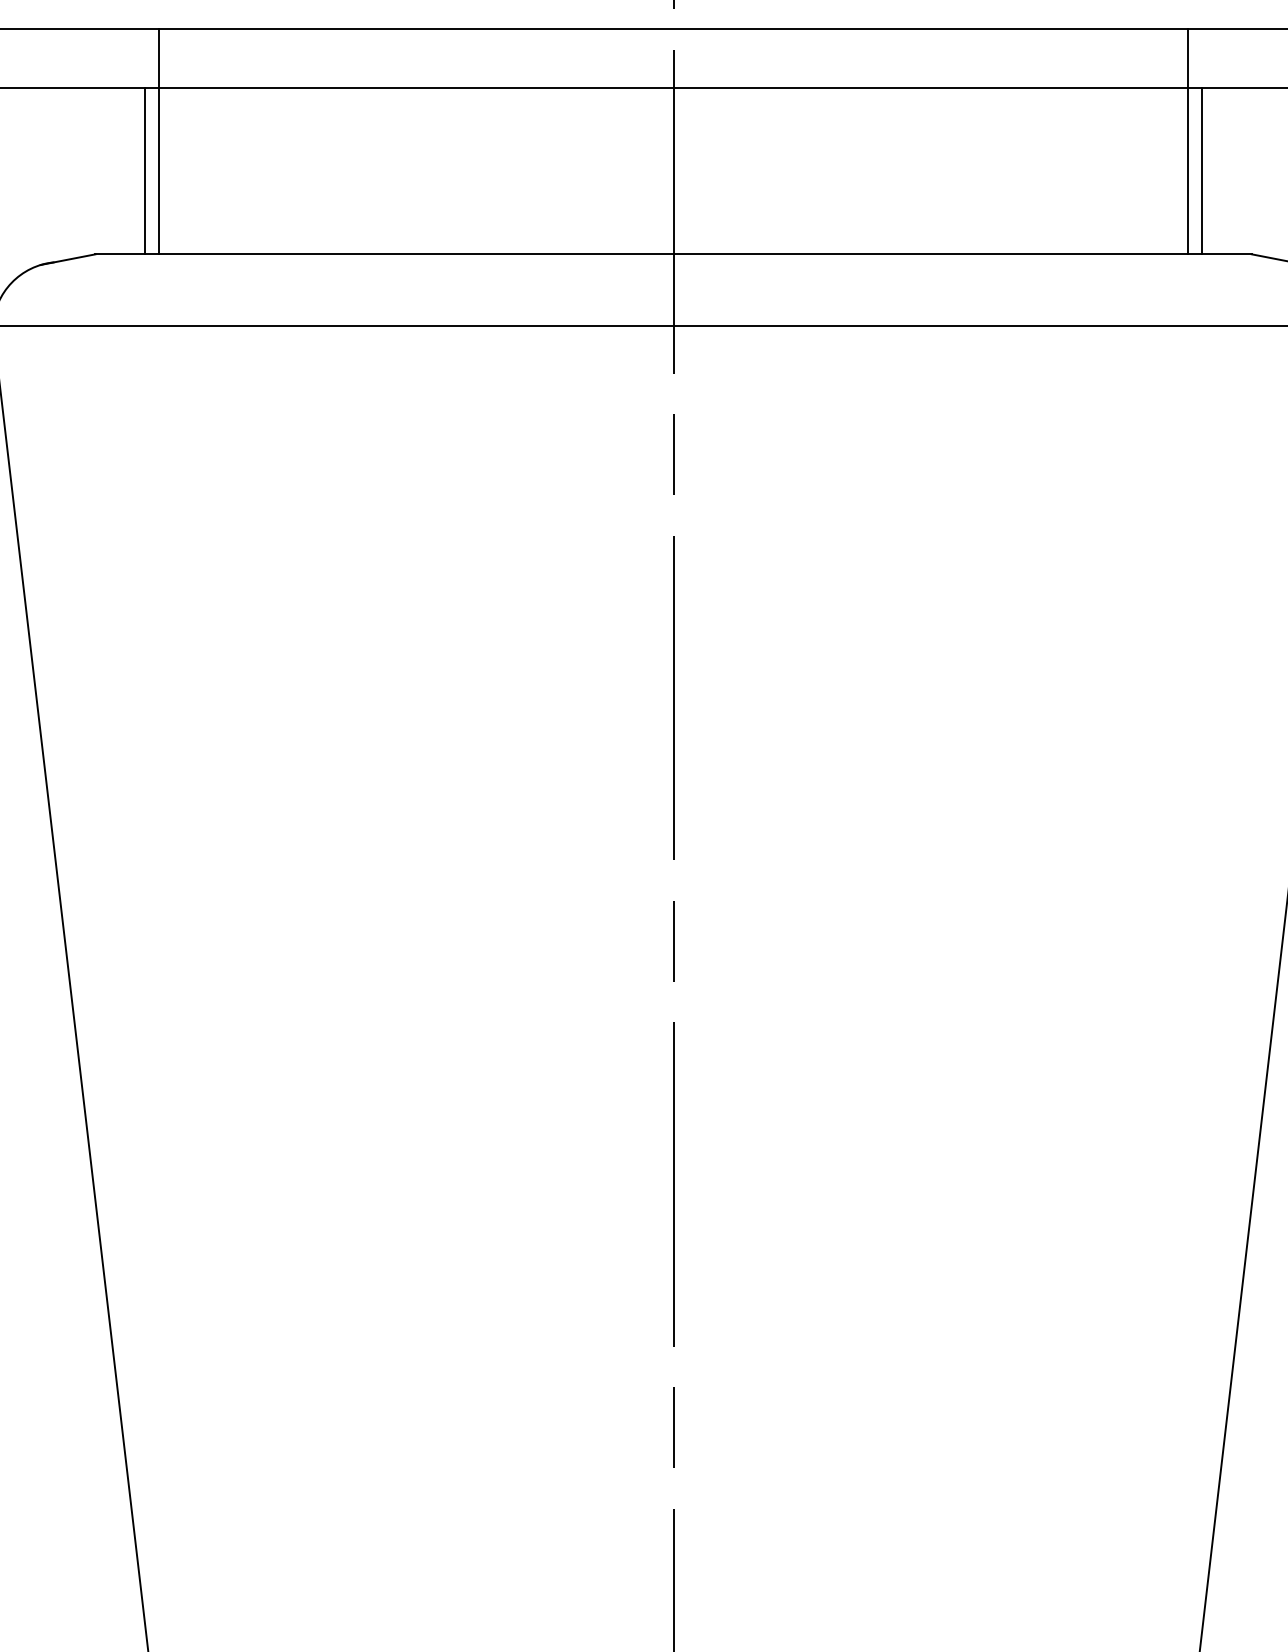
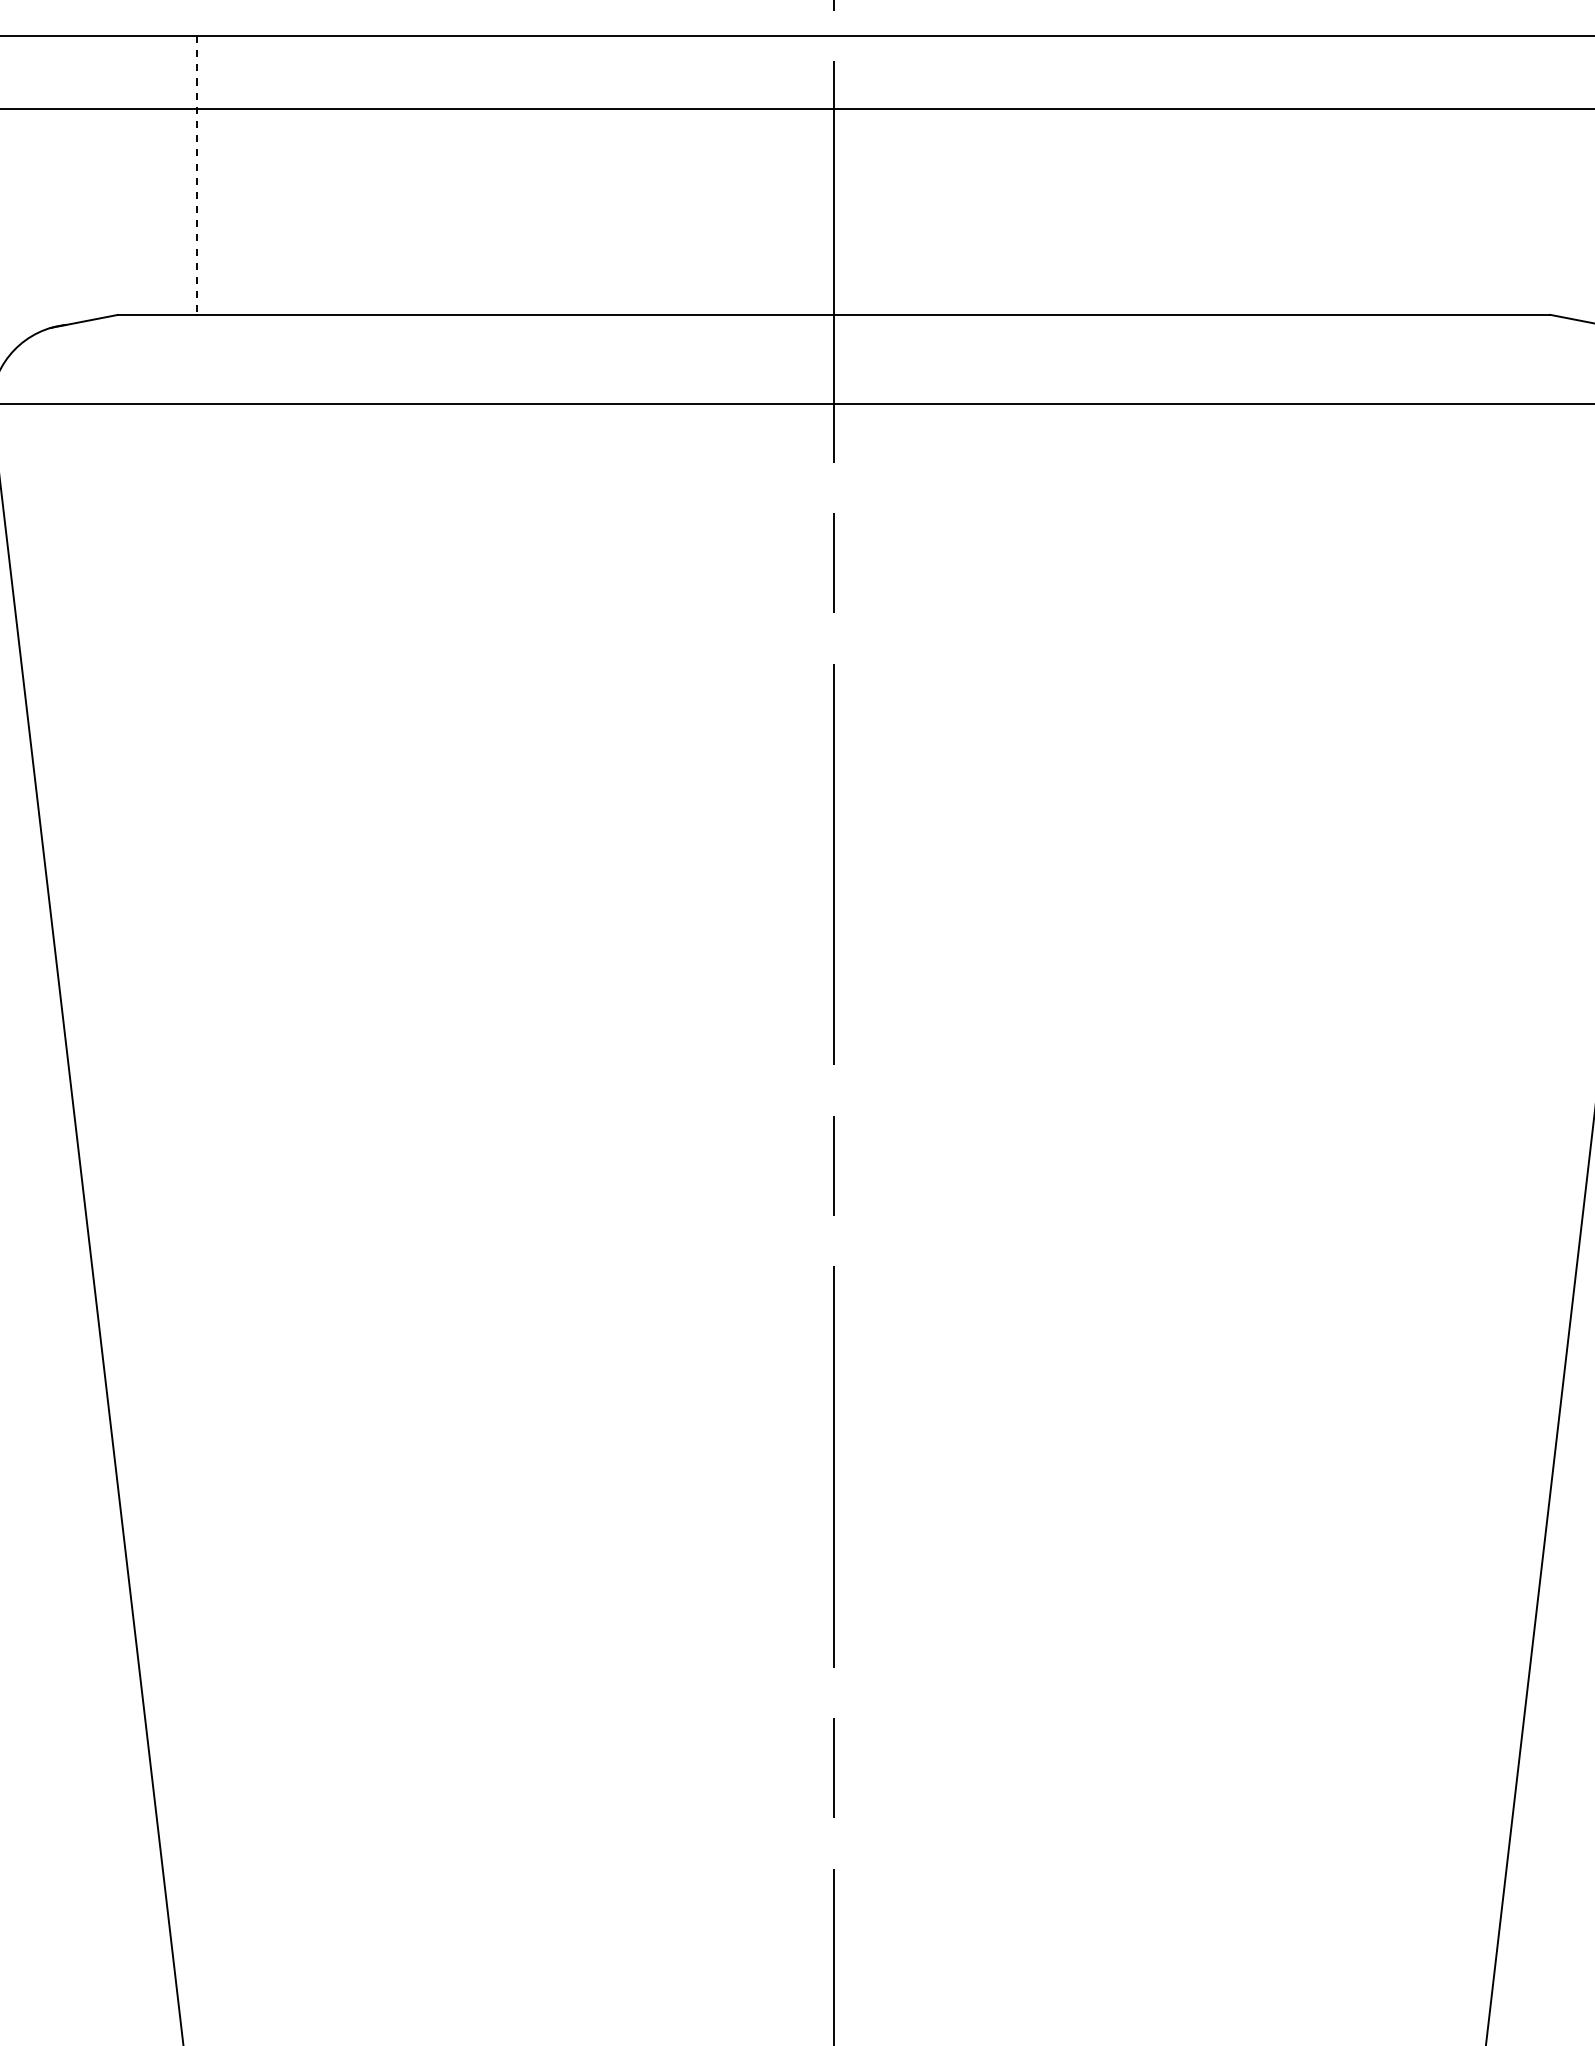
line: (158, 141) -> (196, 175), solid -> dashed
line: (1188, 141) -> (1471, 174), removed
line: (145, 170) -> (179, 211), removed
line: (1201, 170) -> (1488, 211), removed

